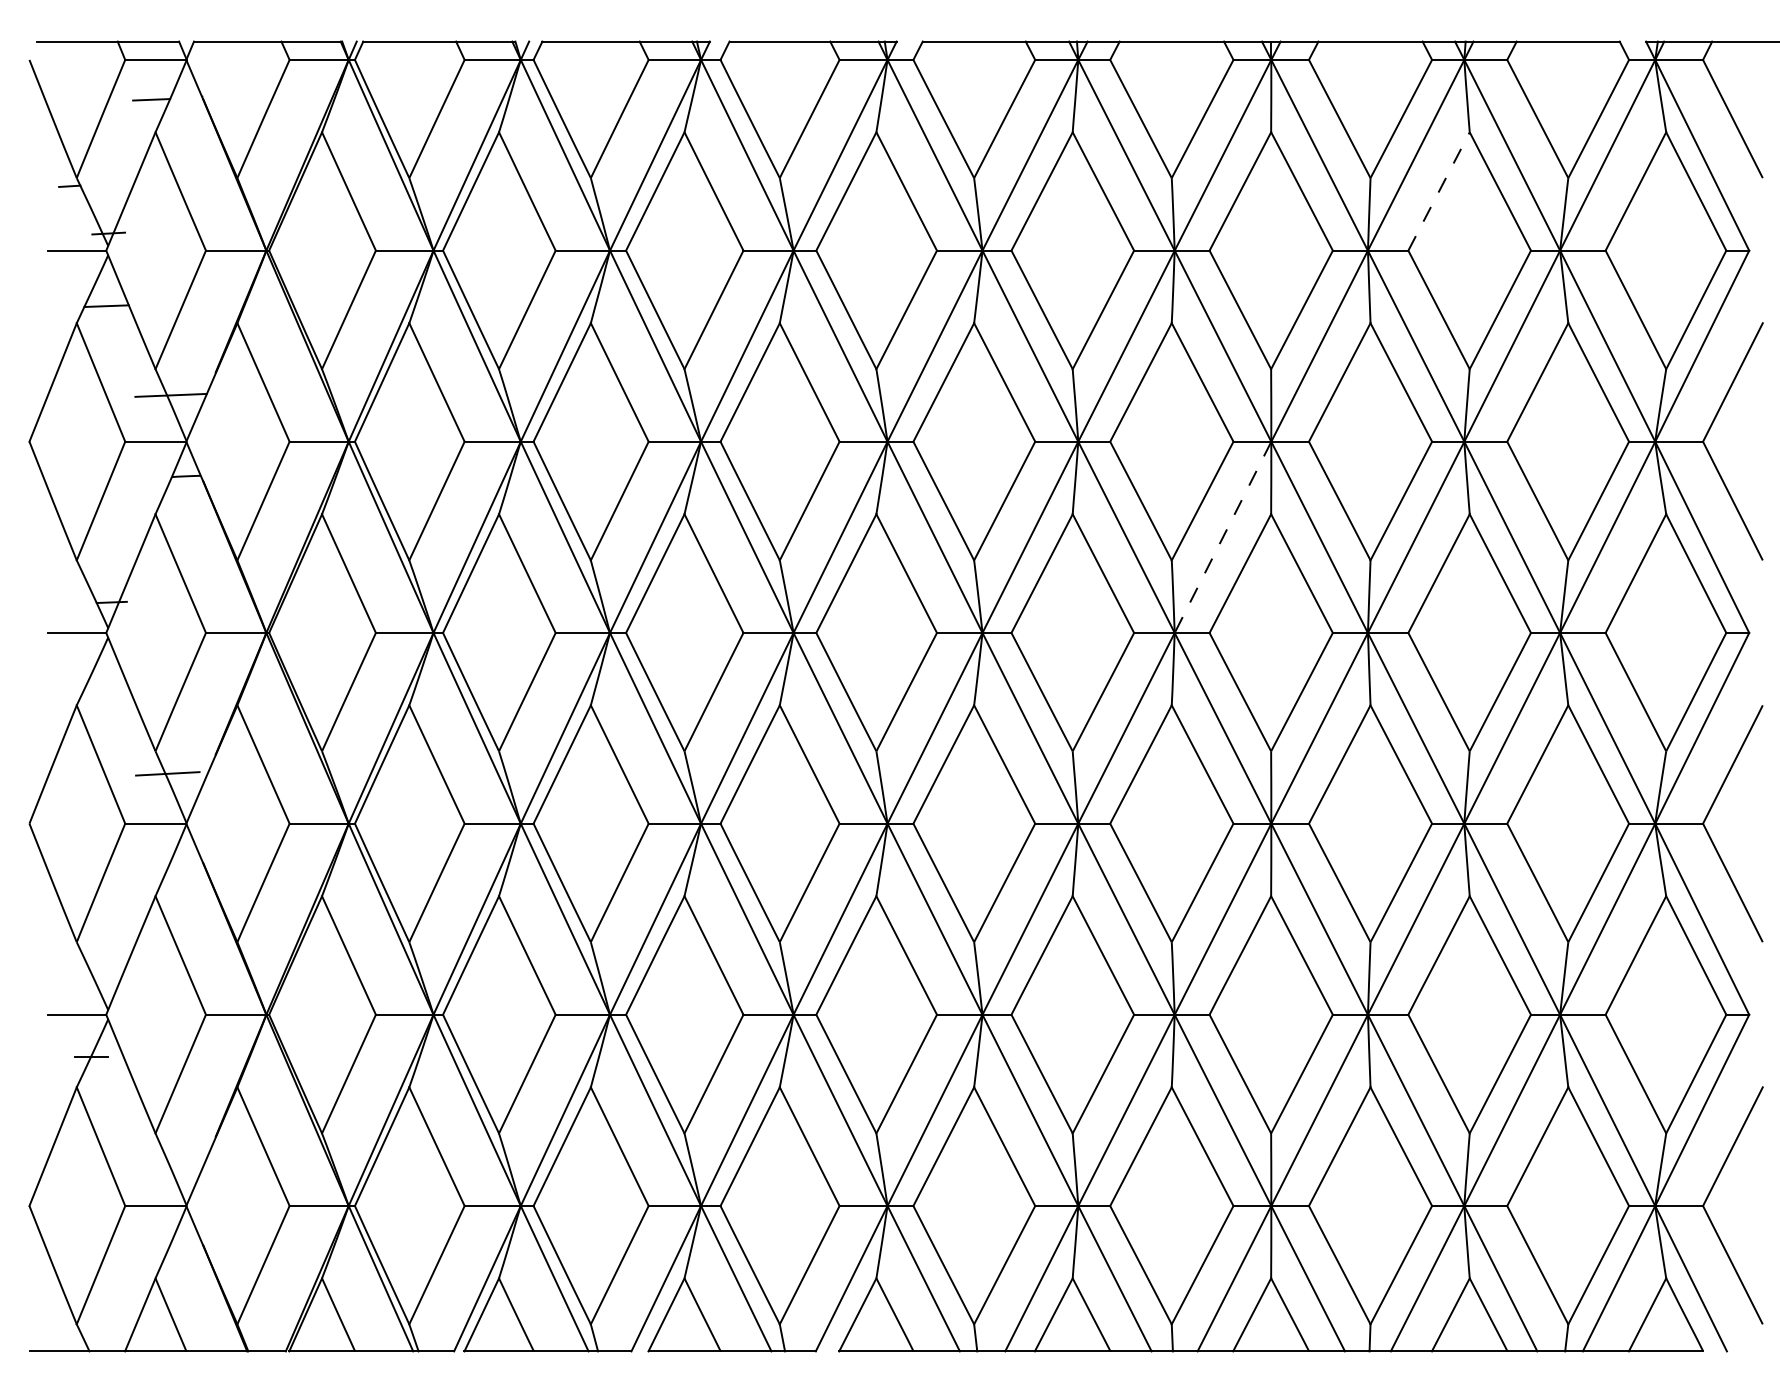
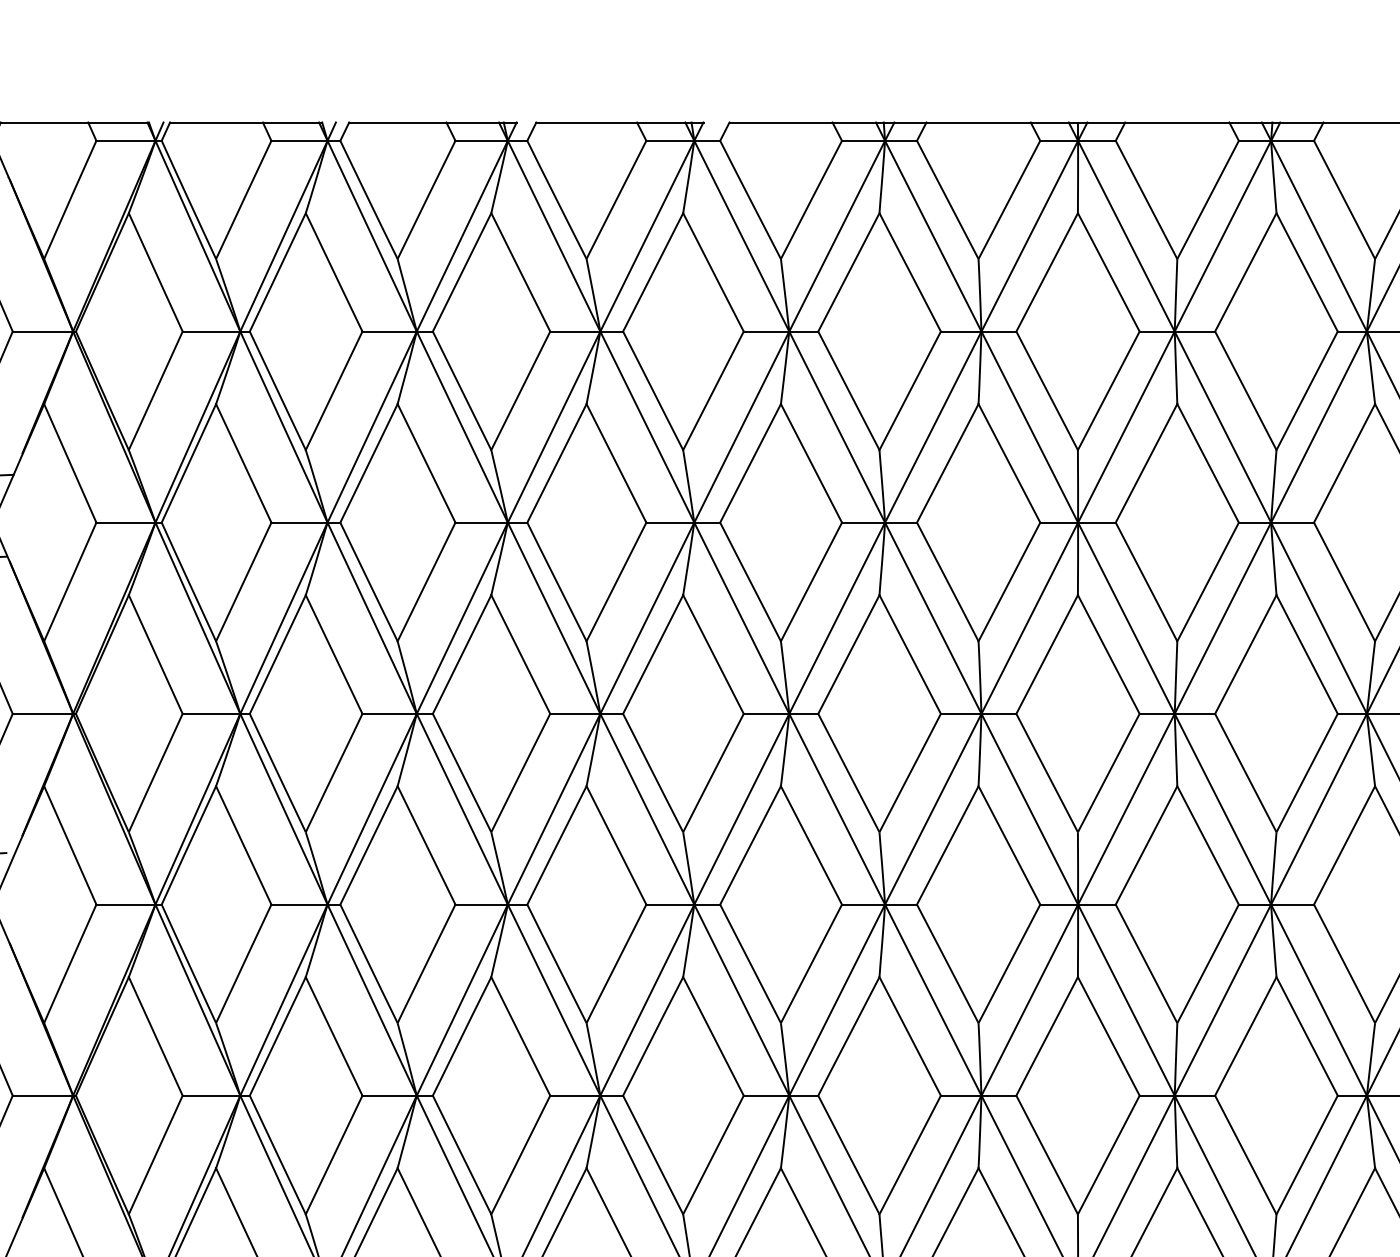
line: (1439, 191) -> (1246, 272), dashed -> solid
line: (1222, 537) -> (1029, 618), dashed -> solid

